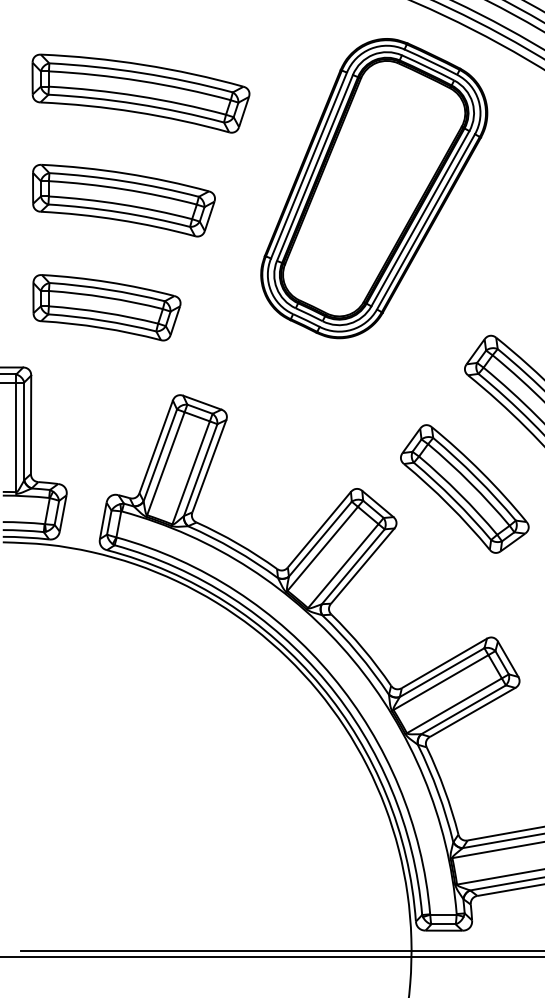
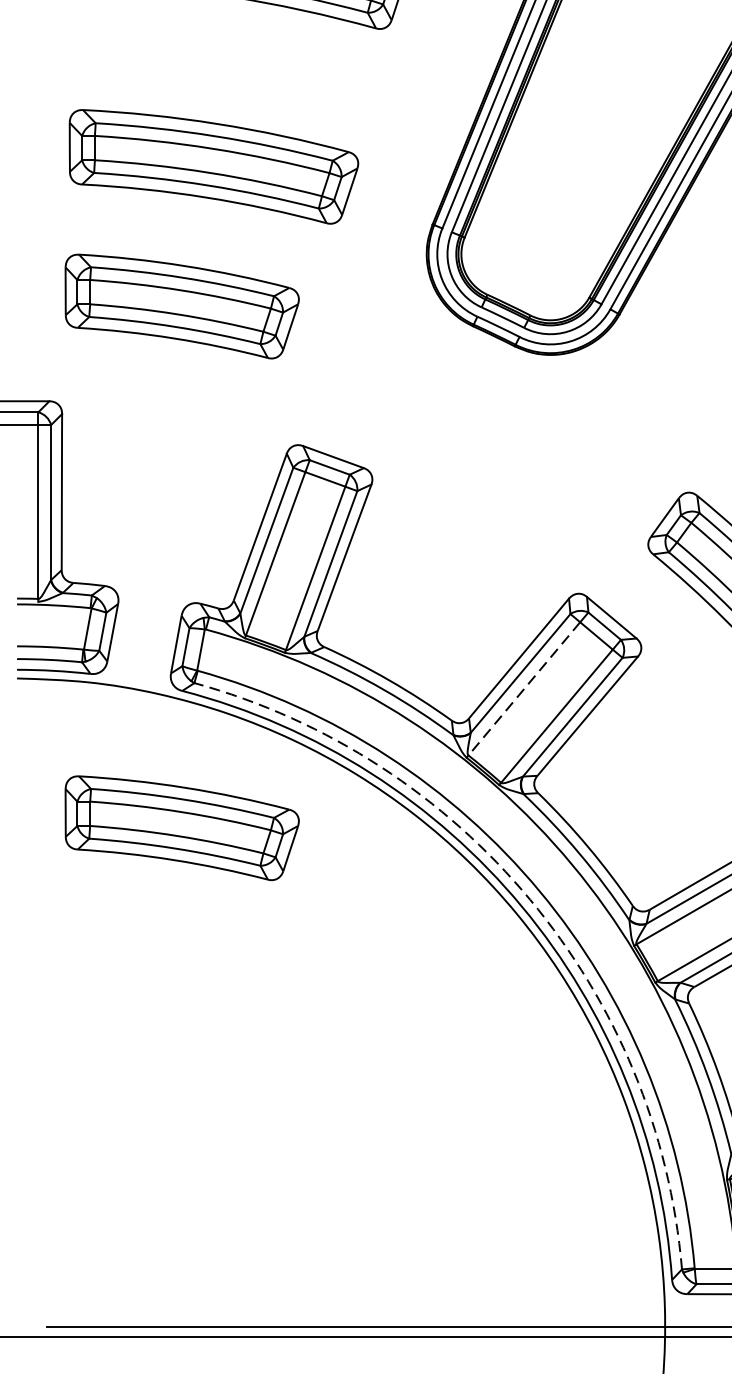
part: (123, 200) -> (213, 166), moved
line: (322, 548) -> (523, 688), solid -> dashed
part: (106, 636) -> (181, 827), added
arc: (326, 681) -> (530, 899), solid -> dashed

